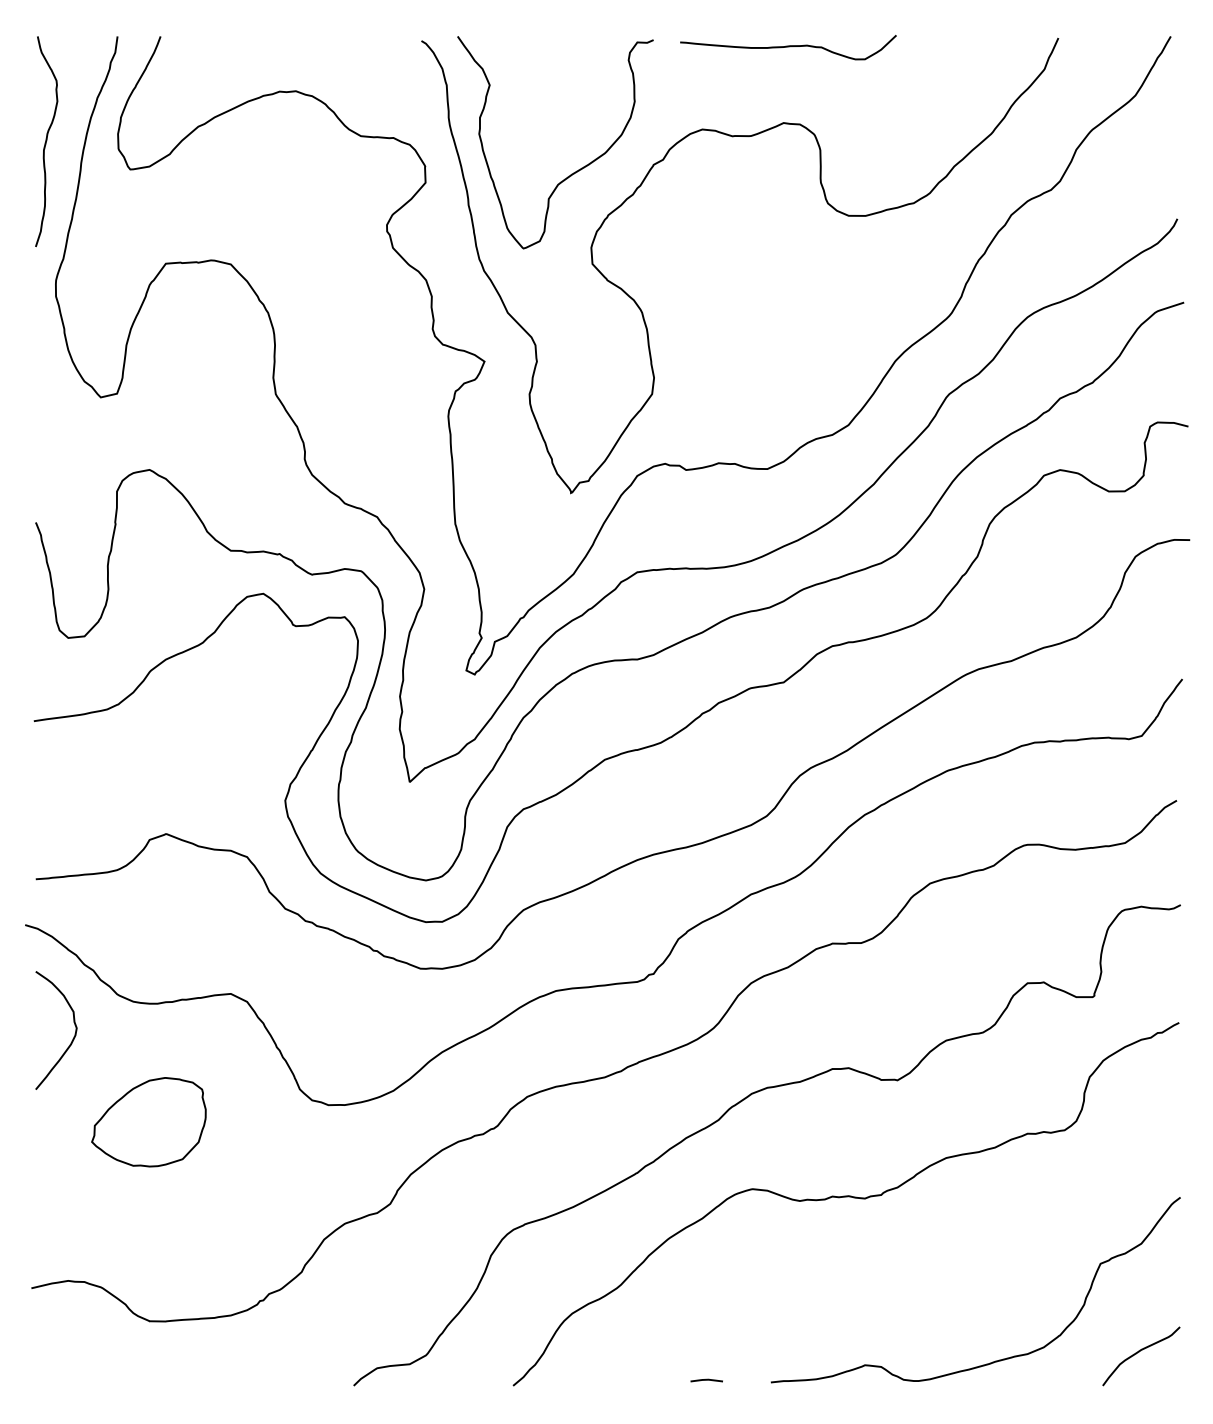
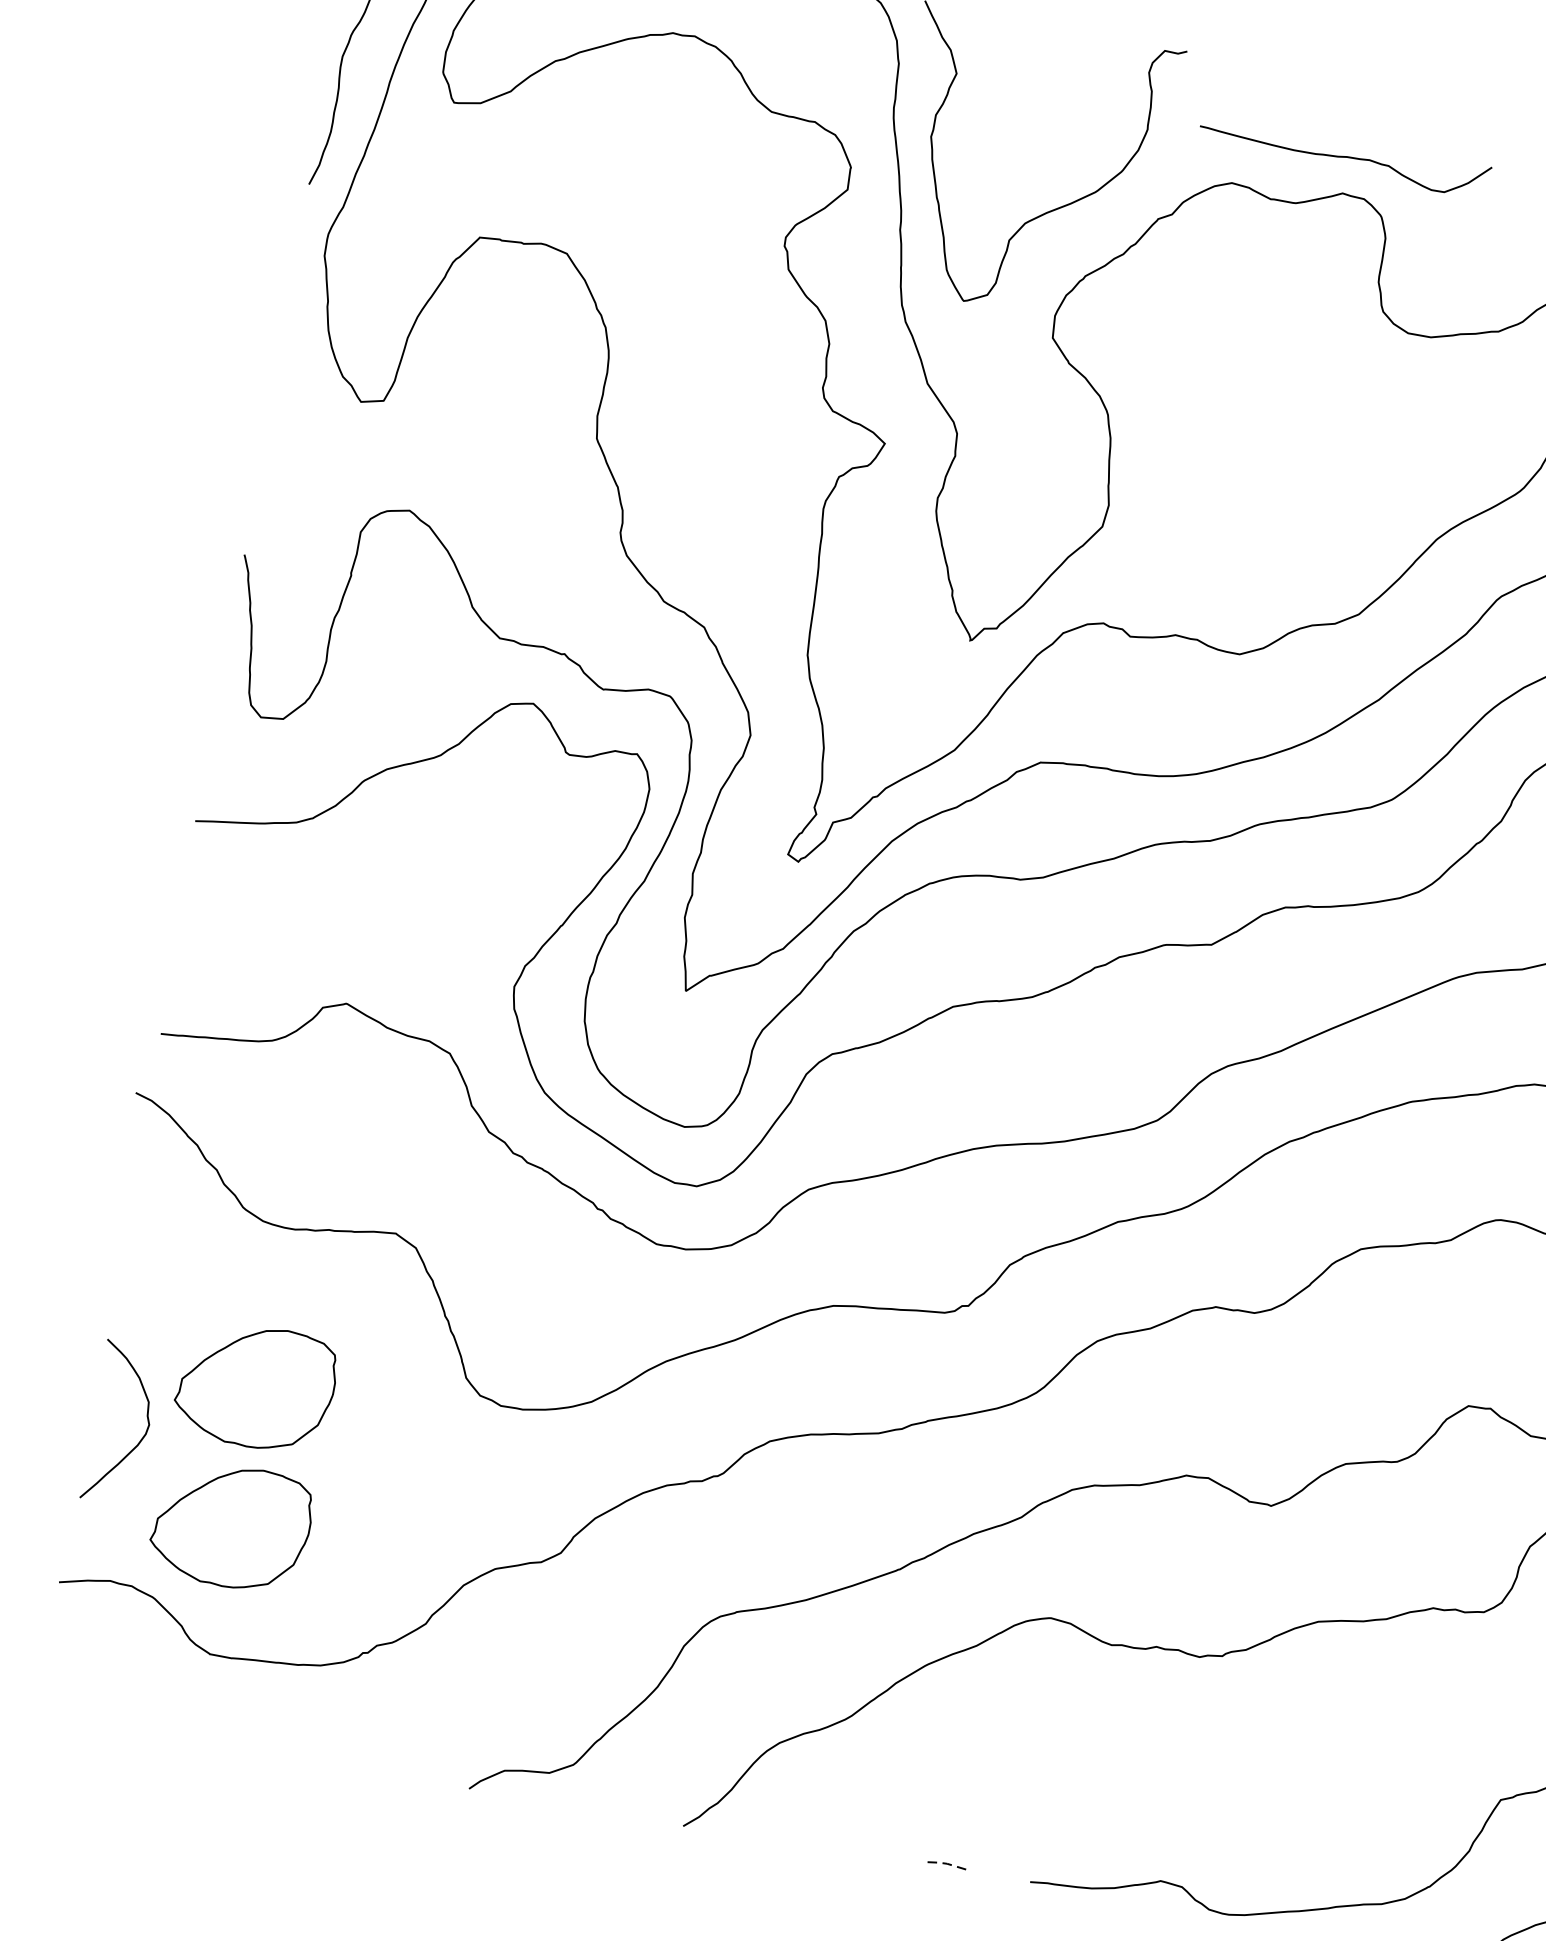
curve: (788, 47) -> (1344, 158), moved
curve: (72, 1038) -> (141, 1437), moved
part: (148, 1226) -> (230, 1526), added
line: (706, 1379) -> (944, 1863), solid -> dashed

